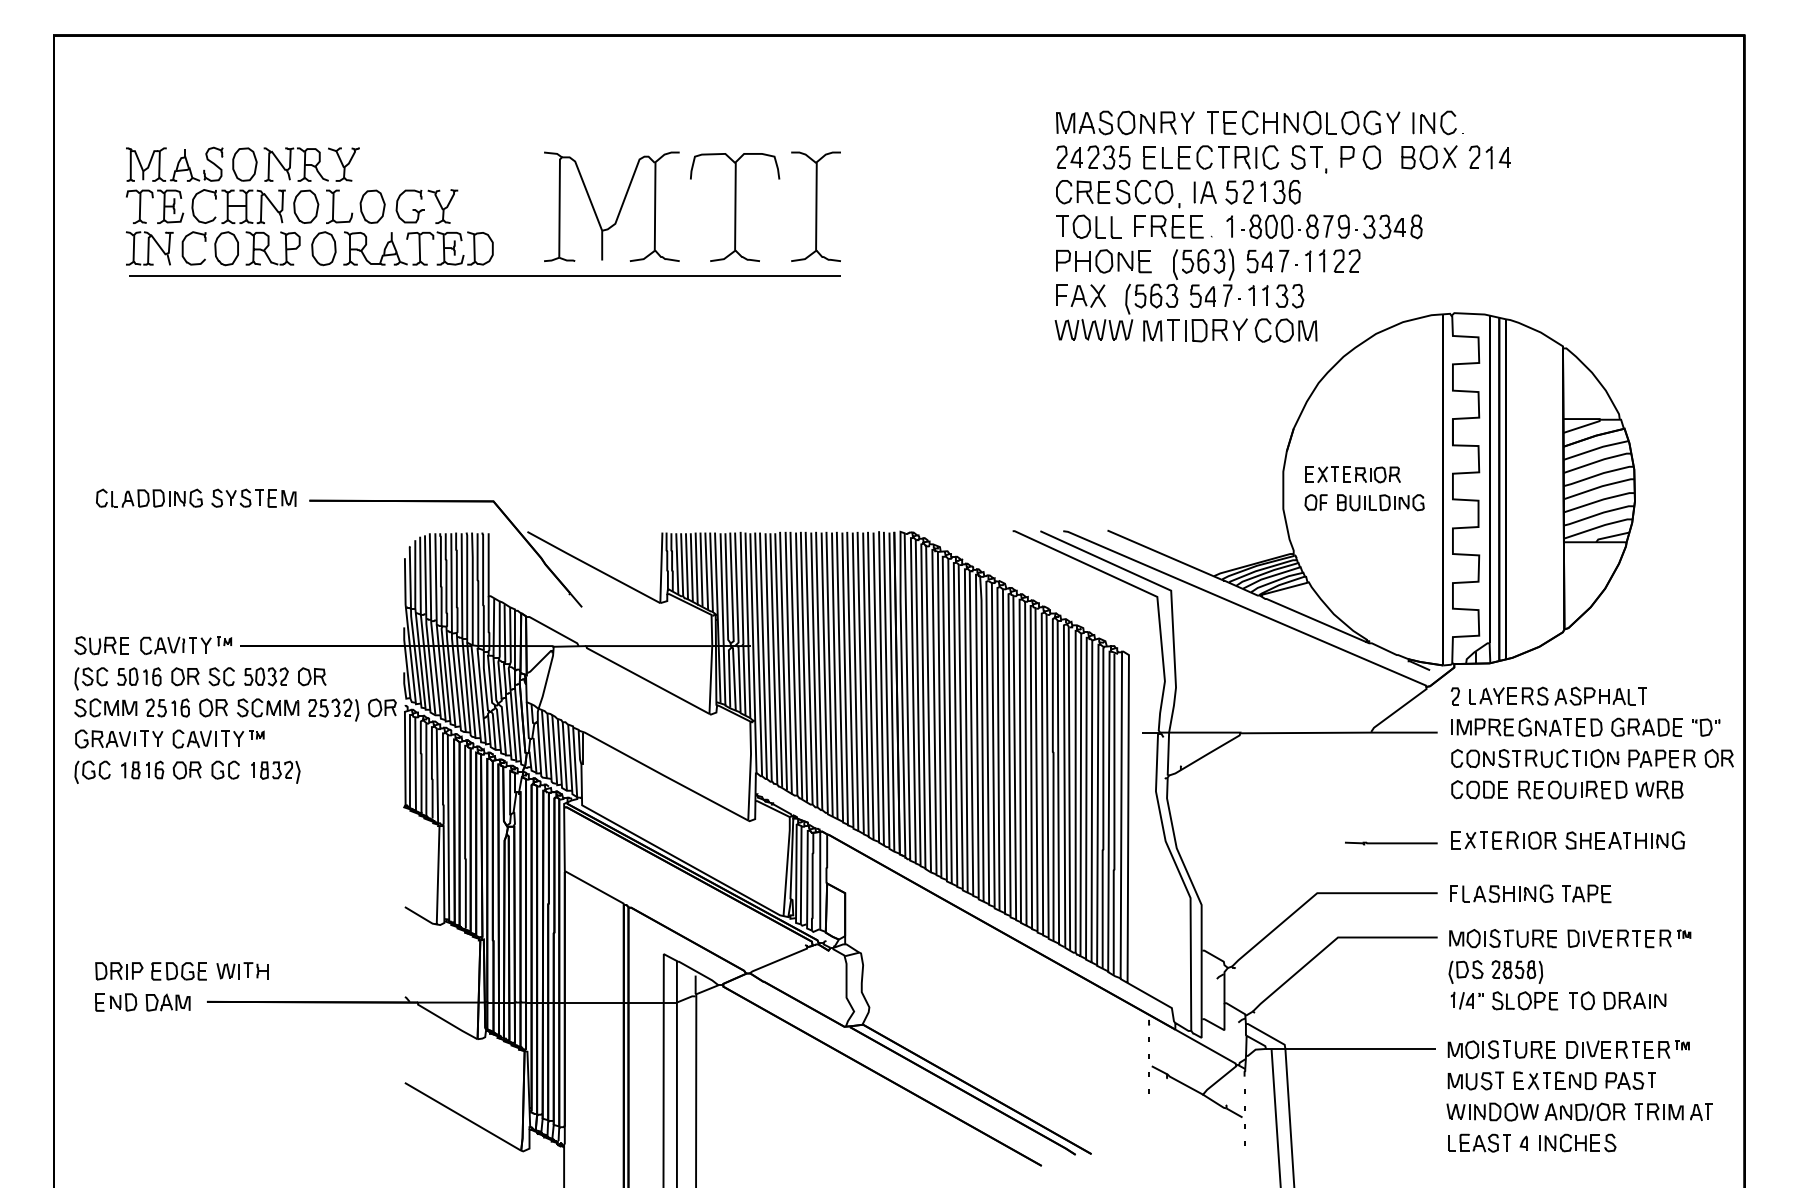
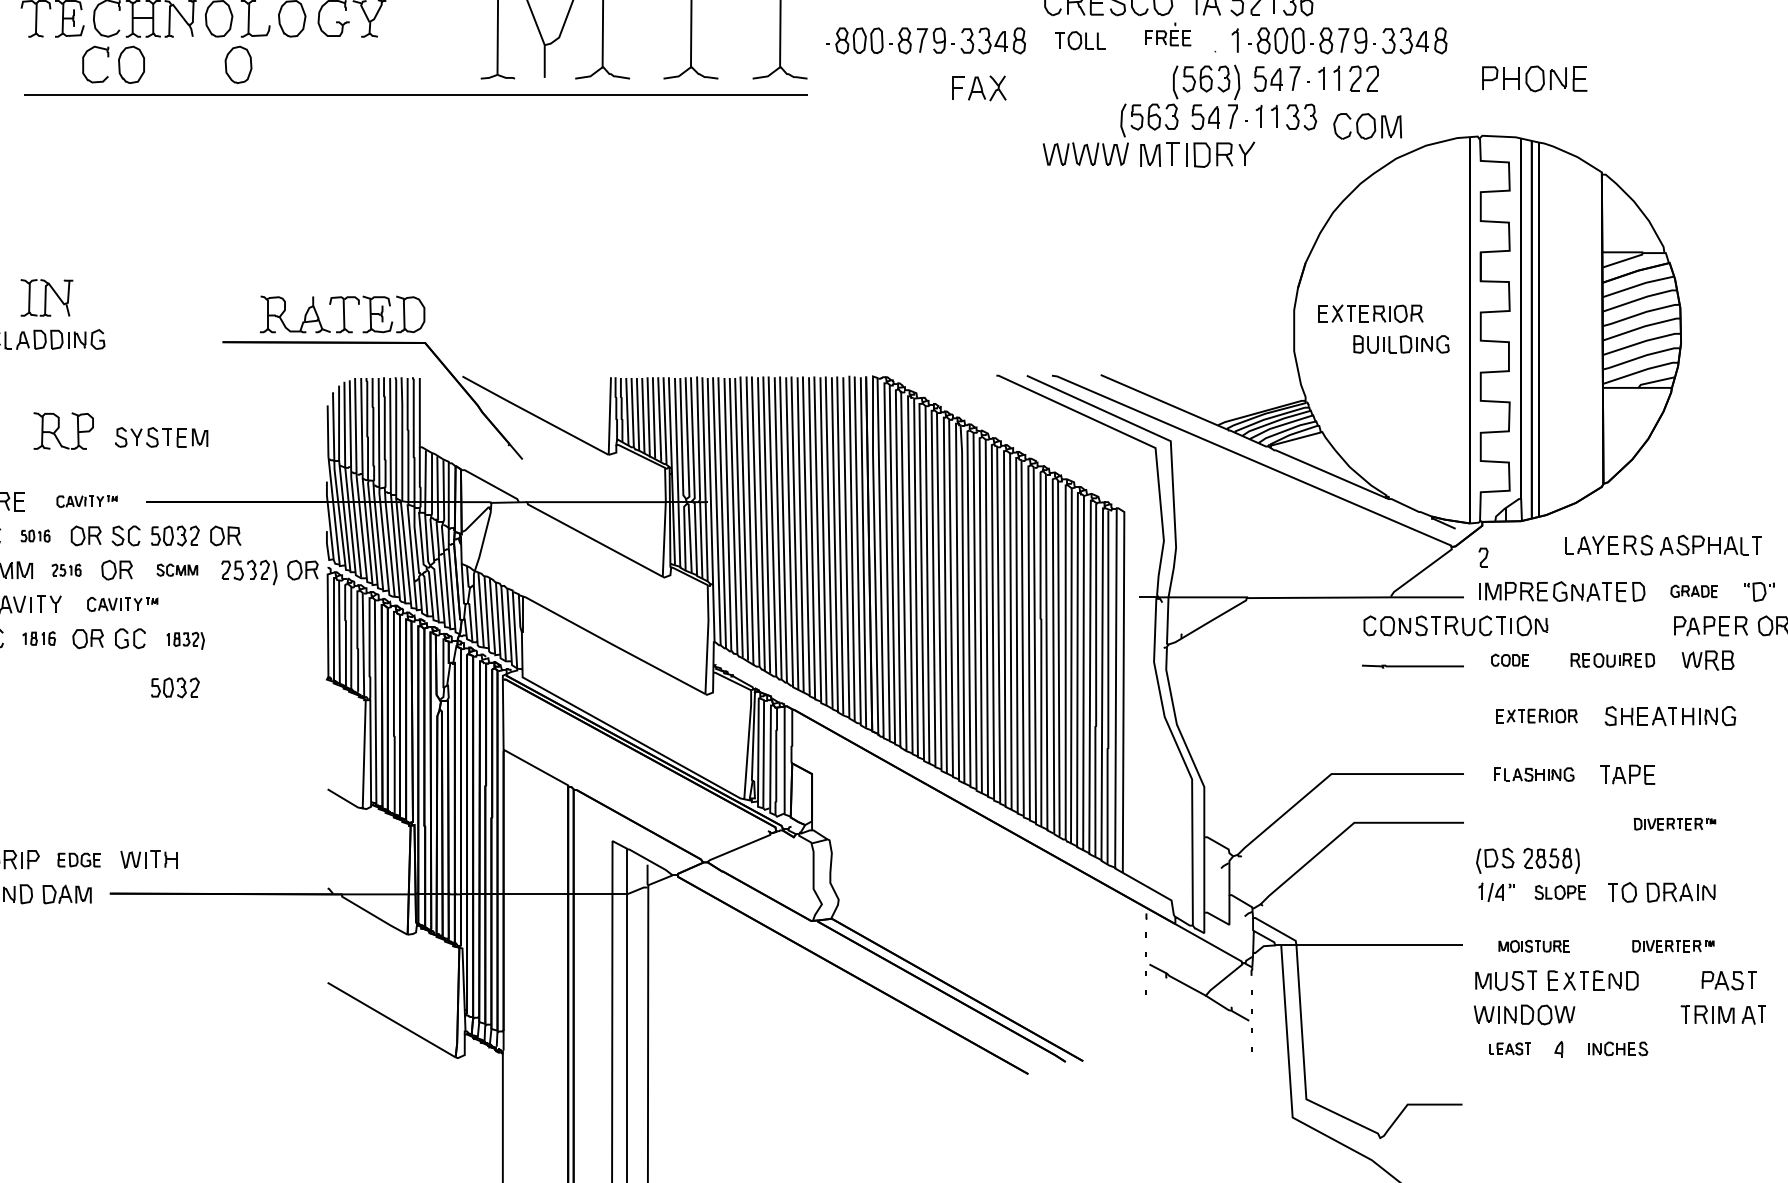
part: (1168, 220) -> (1167, 33), size x0.6
part: (948, 226) -> (925, 40), added
part: (1088, 226) -> (1079, 40), size x0.7
part: (149, 248) -> (46, 297), moved
part: (272, 248) -> (63, 431), moved
part: (418, 248) -> (342, 314), moved
part: (1103, 261) -> (1534, 78), moved
part: (1080, 295) -> (978, 87), moved
part: (1285, 330) -> (1366, 126), moved
part: (253, 497) -> (161, 436), moved
part: (1315, 502) -> (1329, 344), removed
part: (186, 645) -> (87, 501), size x0.6
part: (139, 676) -> (35, 535), size x0.6
part: (1557, 695) -> (1662, 544), moved
part: (167, 707) -> (66, 569), size x0.6
part: (268, 707) -> (177, 569), size x0.6
part: (1646, 726) -> (1693, 590), size x0.6
part: (218, 738) -> (122, 603), size x0.7
part: (1535, 758) -> (1456, 625), moved
part: (142, 769) -> (38, 637), size x0.7
part: (275, 771) -> (185, 640), size x0.7
part: (1479, 789) -> (1510, 659), size x0.6
part: (1572, 789) -> (1612, 659), size x0.7
part: (266, 814) -> (175, 687), added
part: (1503, 840) -> (1536, 716), size x0.7
part: (1391, 843) -> (1413, 666), moved
part: (1501, 893) -> (1534, 774), size x0.7
part: (1502, 938) -> (1535, 823), removed
part: (1629, 938) -> (1675, 823), size x0.6
part: (178, 971) -> (78, 860), size x0.7
part: (1525, 1000) -> (1560, 892), size x0.7
part: (1501, 1049) -> (1534, 946), size x0.6
part: (1627, 1049) -> (1672, 946), size x0.6
part: (1630, 1080) -> (1728, 980), moved
part: (1584, 1111) -> (1625, 1014), removed
part: (1479, 1142) -> (1510, 1048), size x0.6
part: (1577, 1142) -> (1617, 1048), size x0.7

